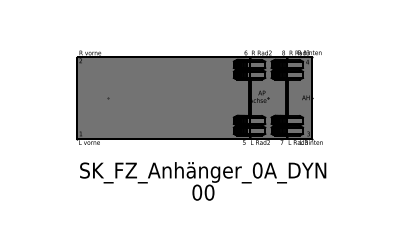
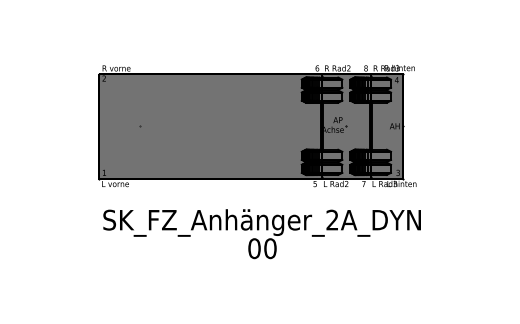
text: (257, 170) -> (332, 220), SK_FZ_Anhänger_0A_DYN -> SK_FZ_Anhänger_2A_DYN

